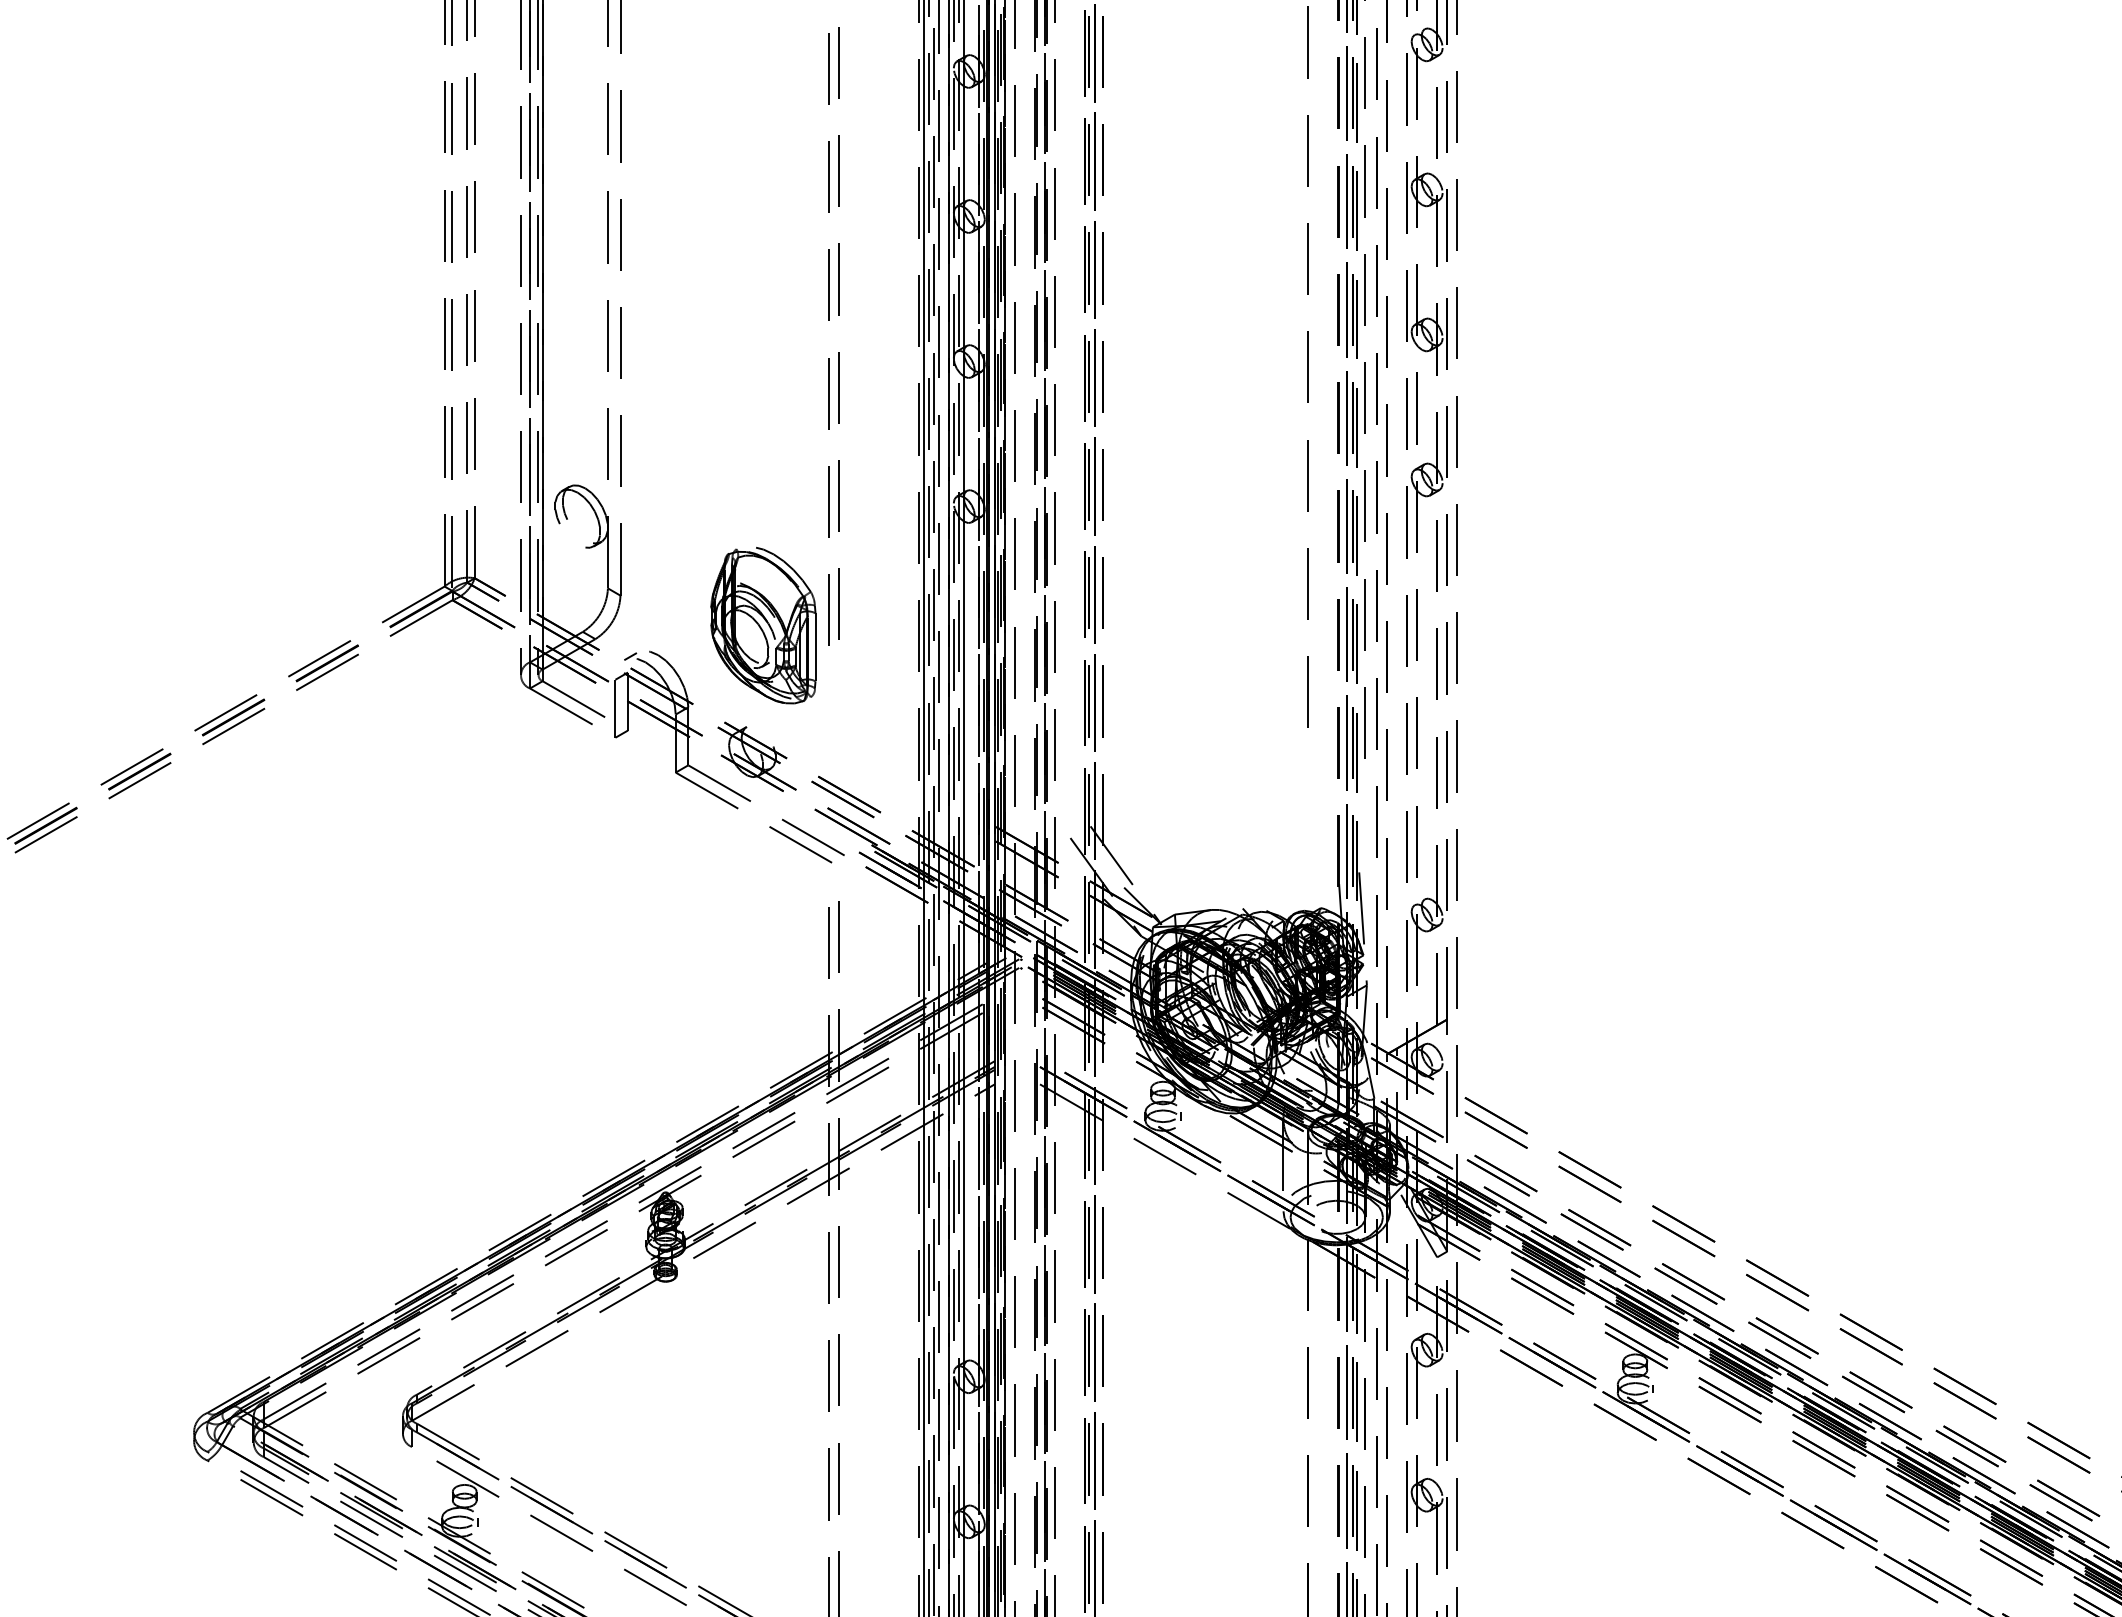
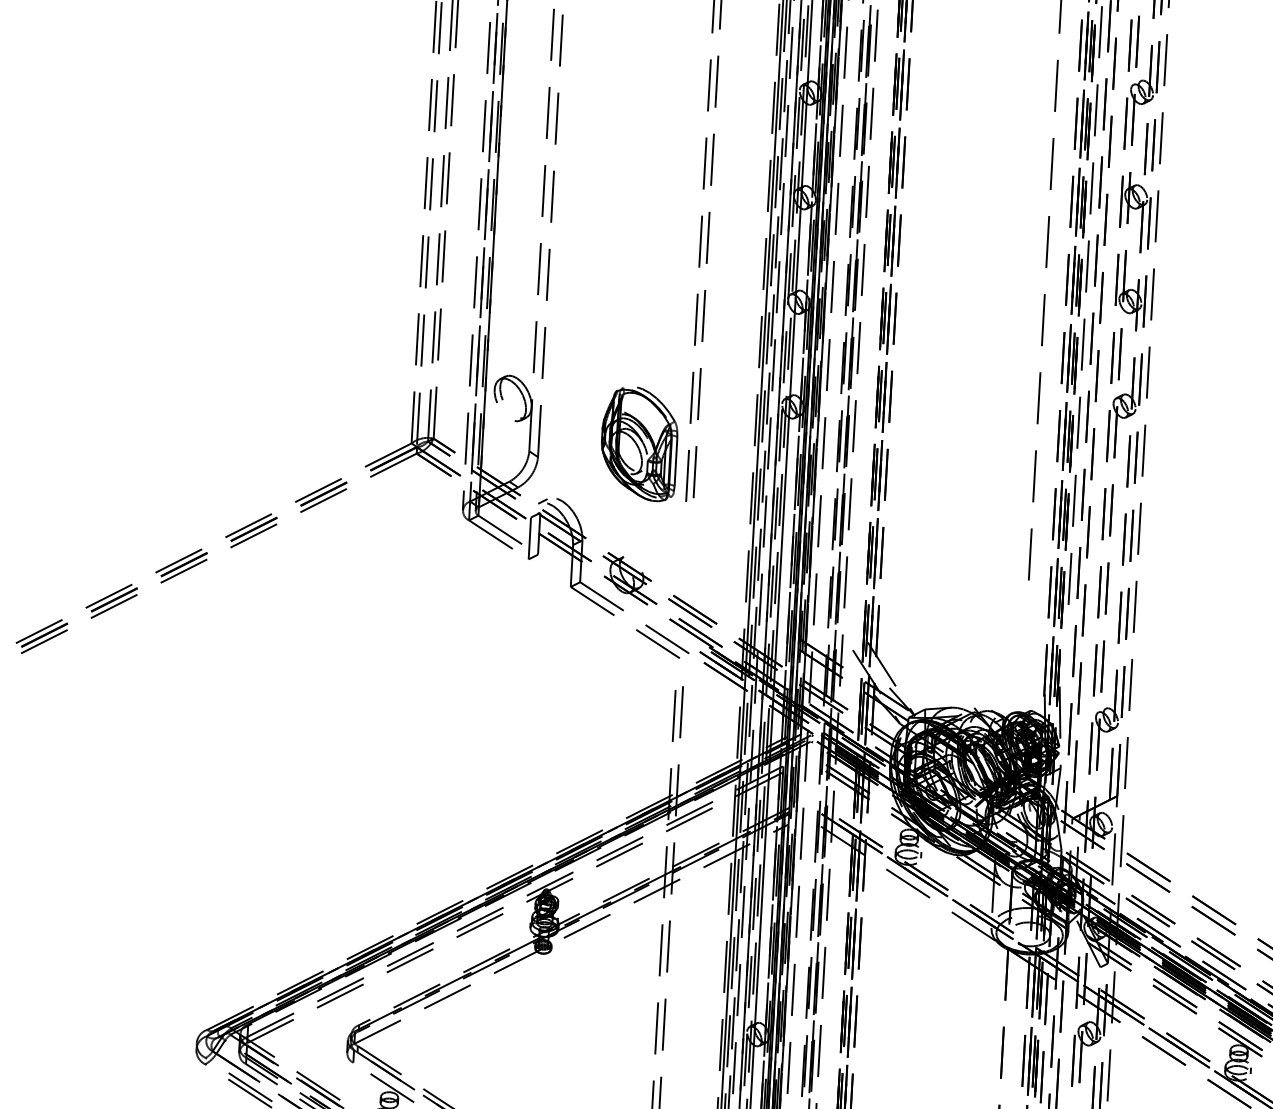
part: (763, 625) -> (639, 443), moved

